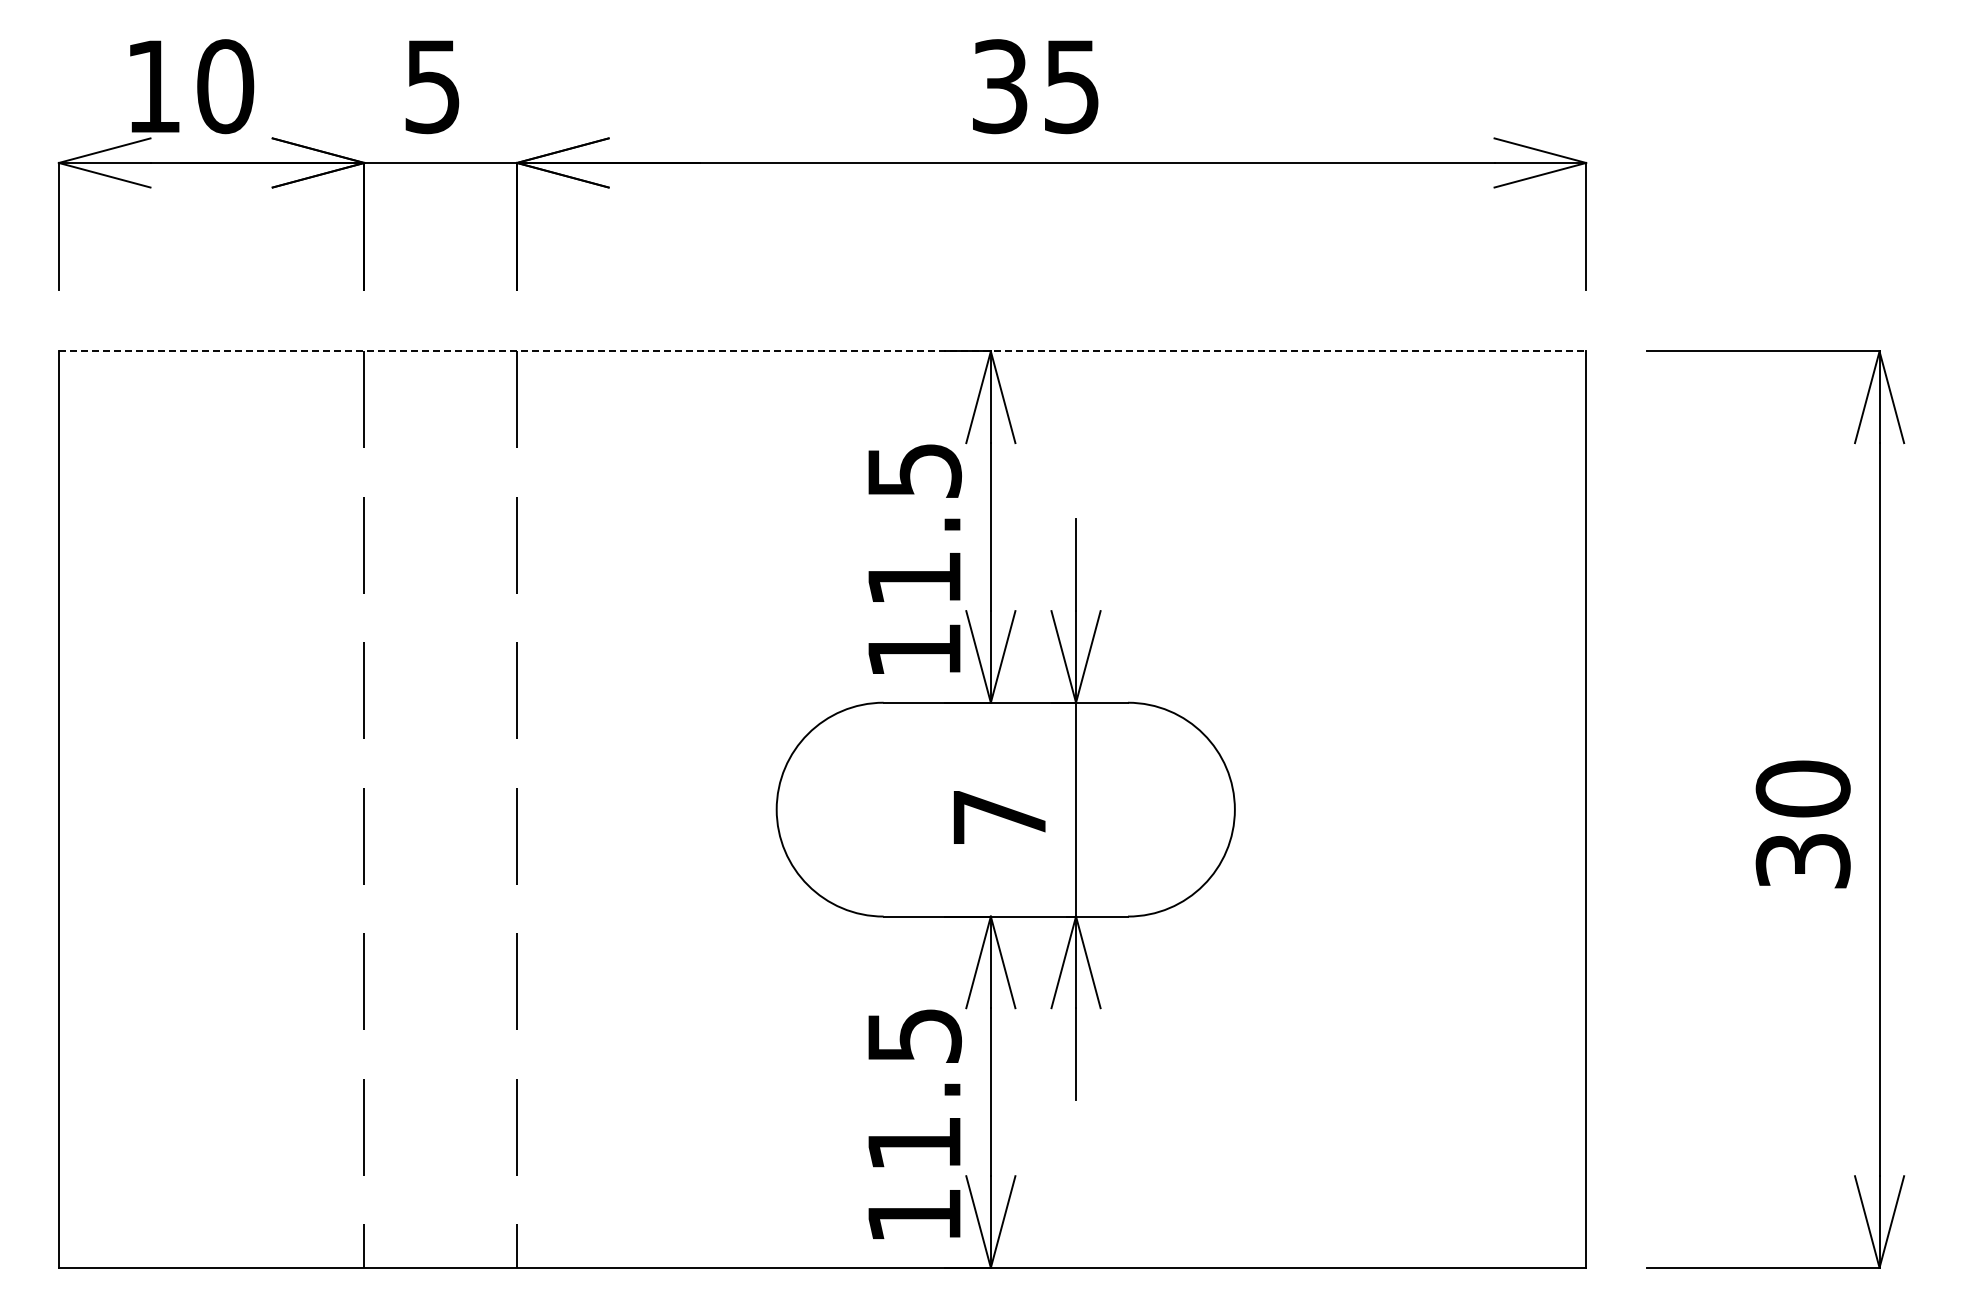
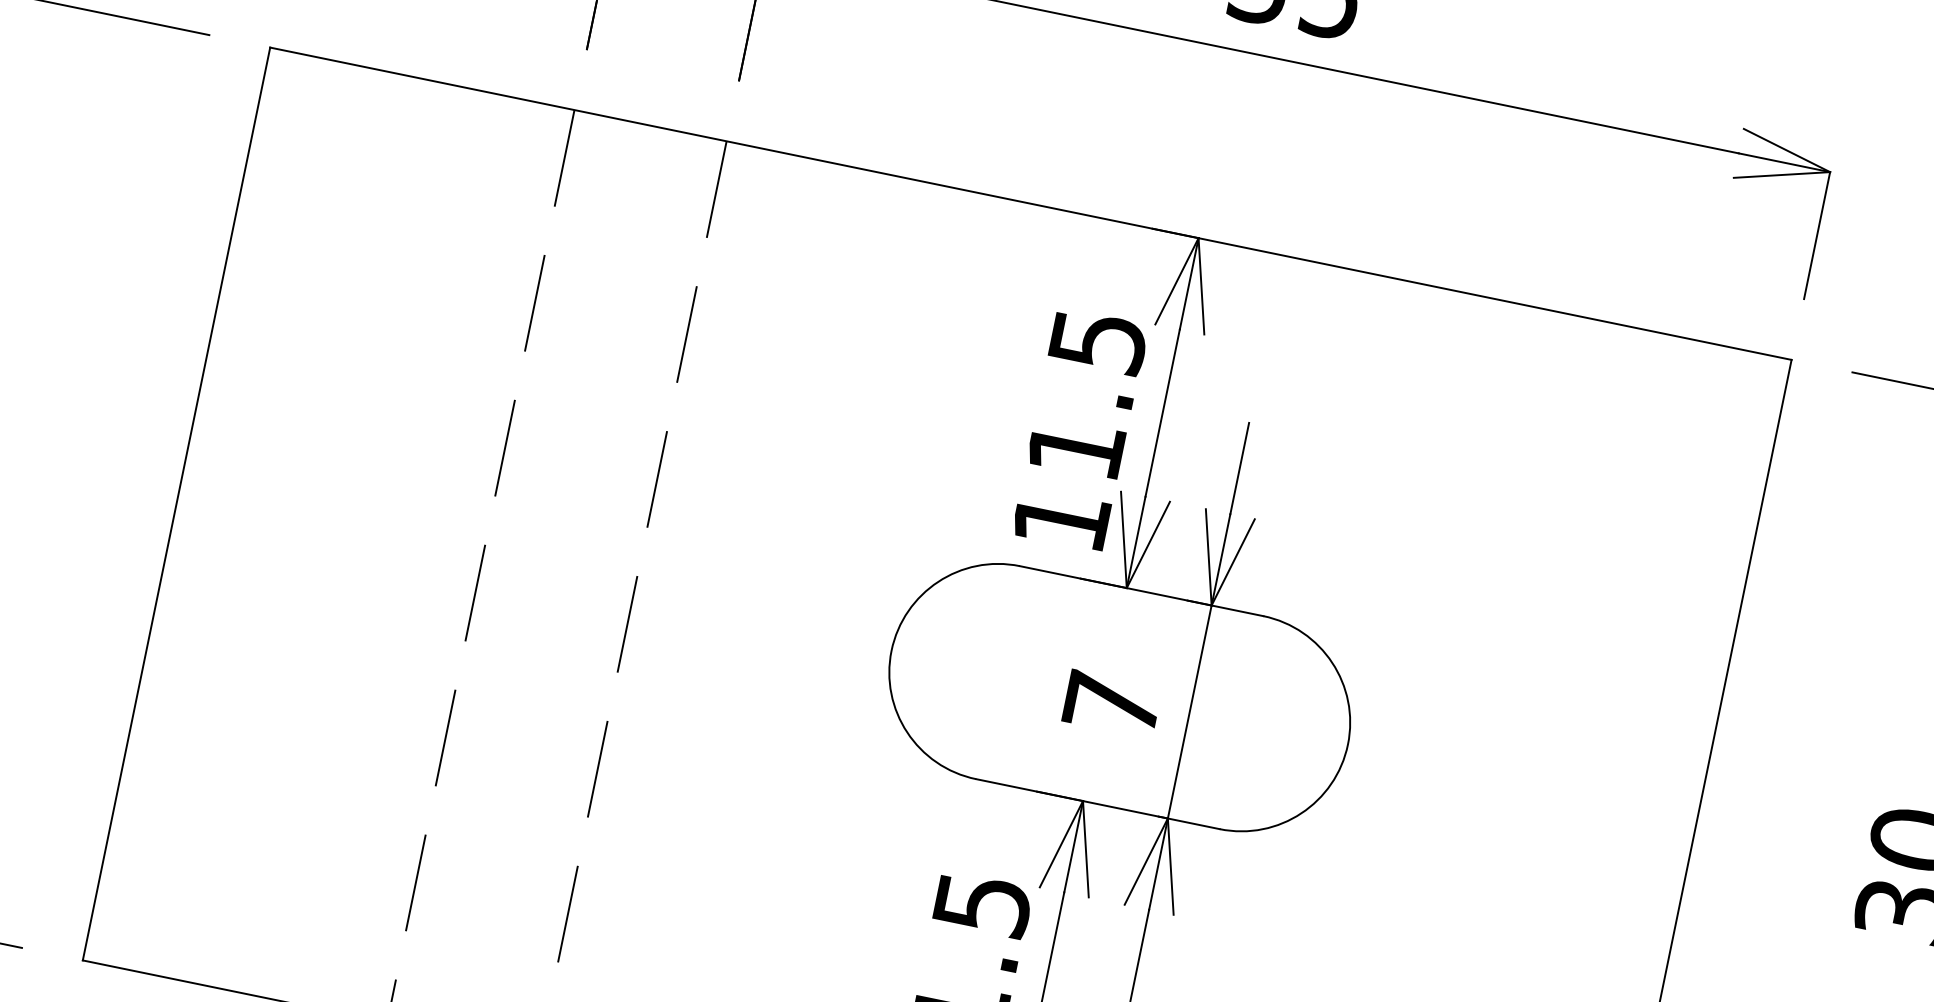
line: (822, 351) -> (1030, 203), dashed -> solid

